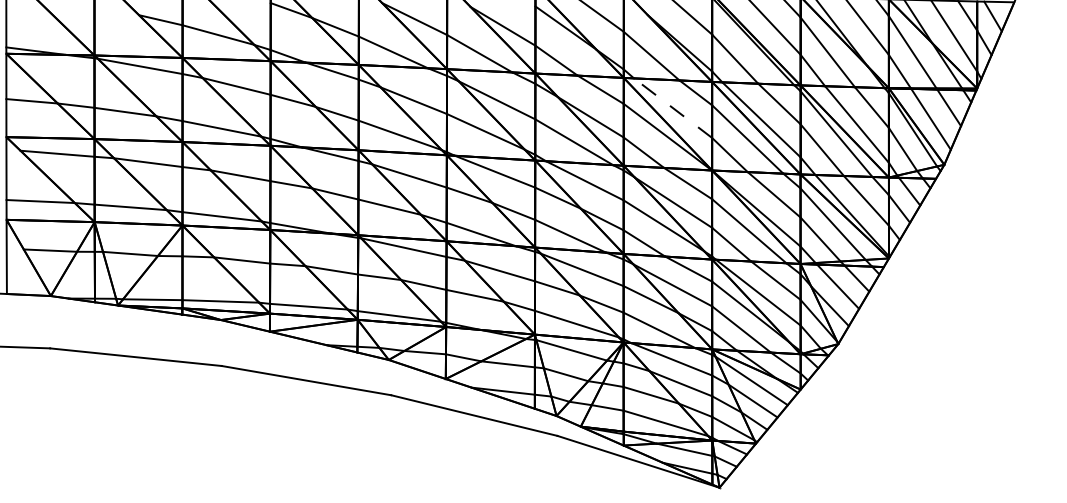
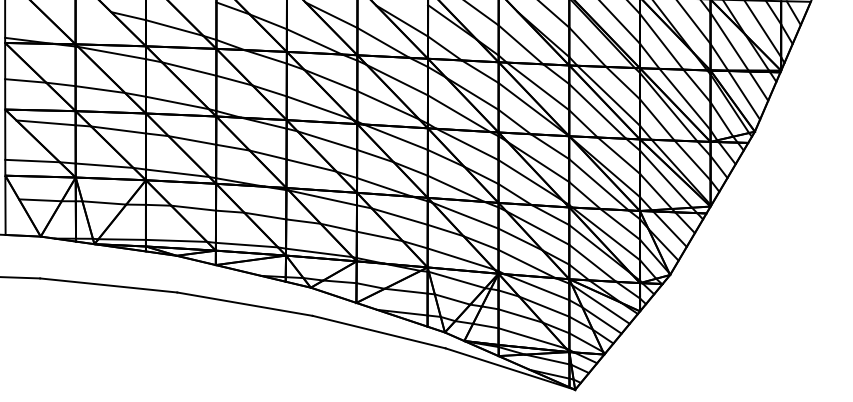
line: (672, 107) -> (537, 85), dashed -> solid

